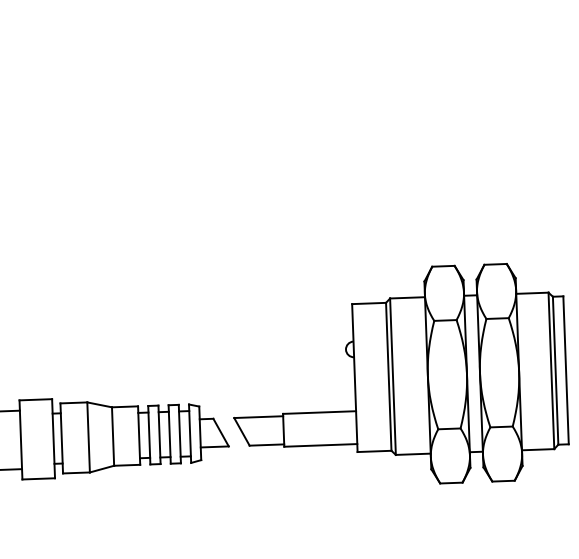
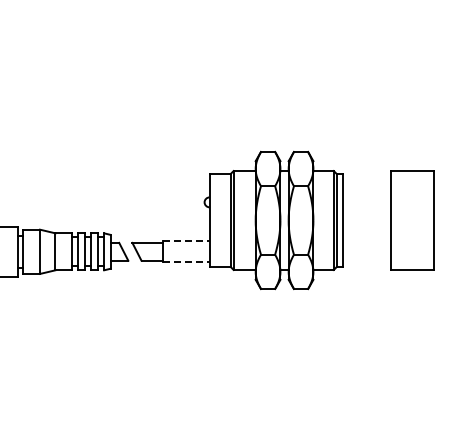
line: (319, 412) -> (186, 241), solid -> dashed
line: (320, 445) -> (186, 262), solid -> dashed

